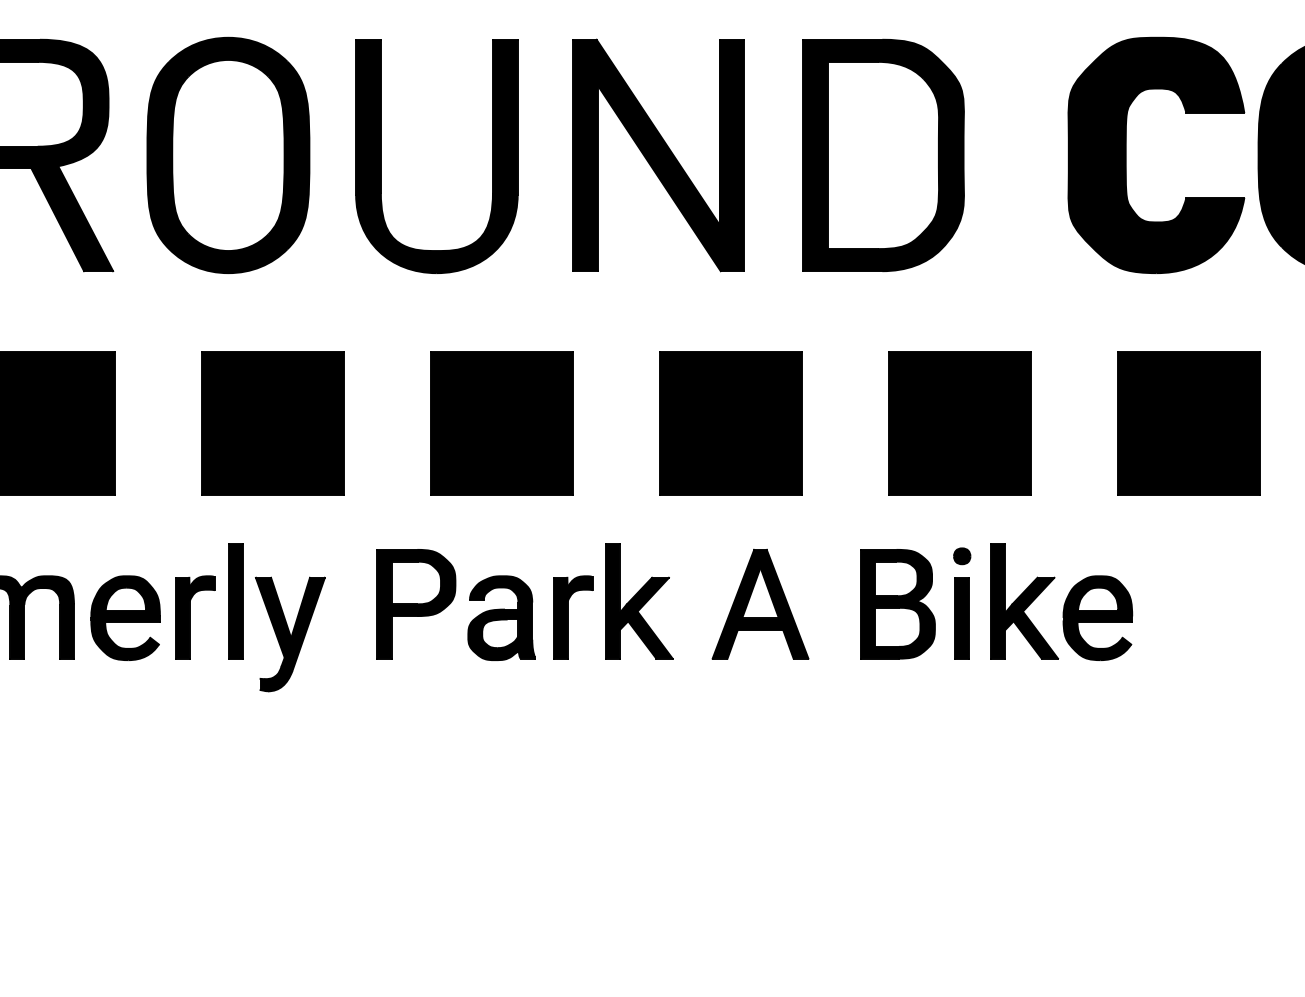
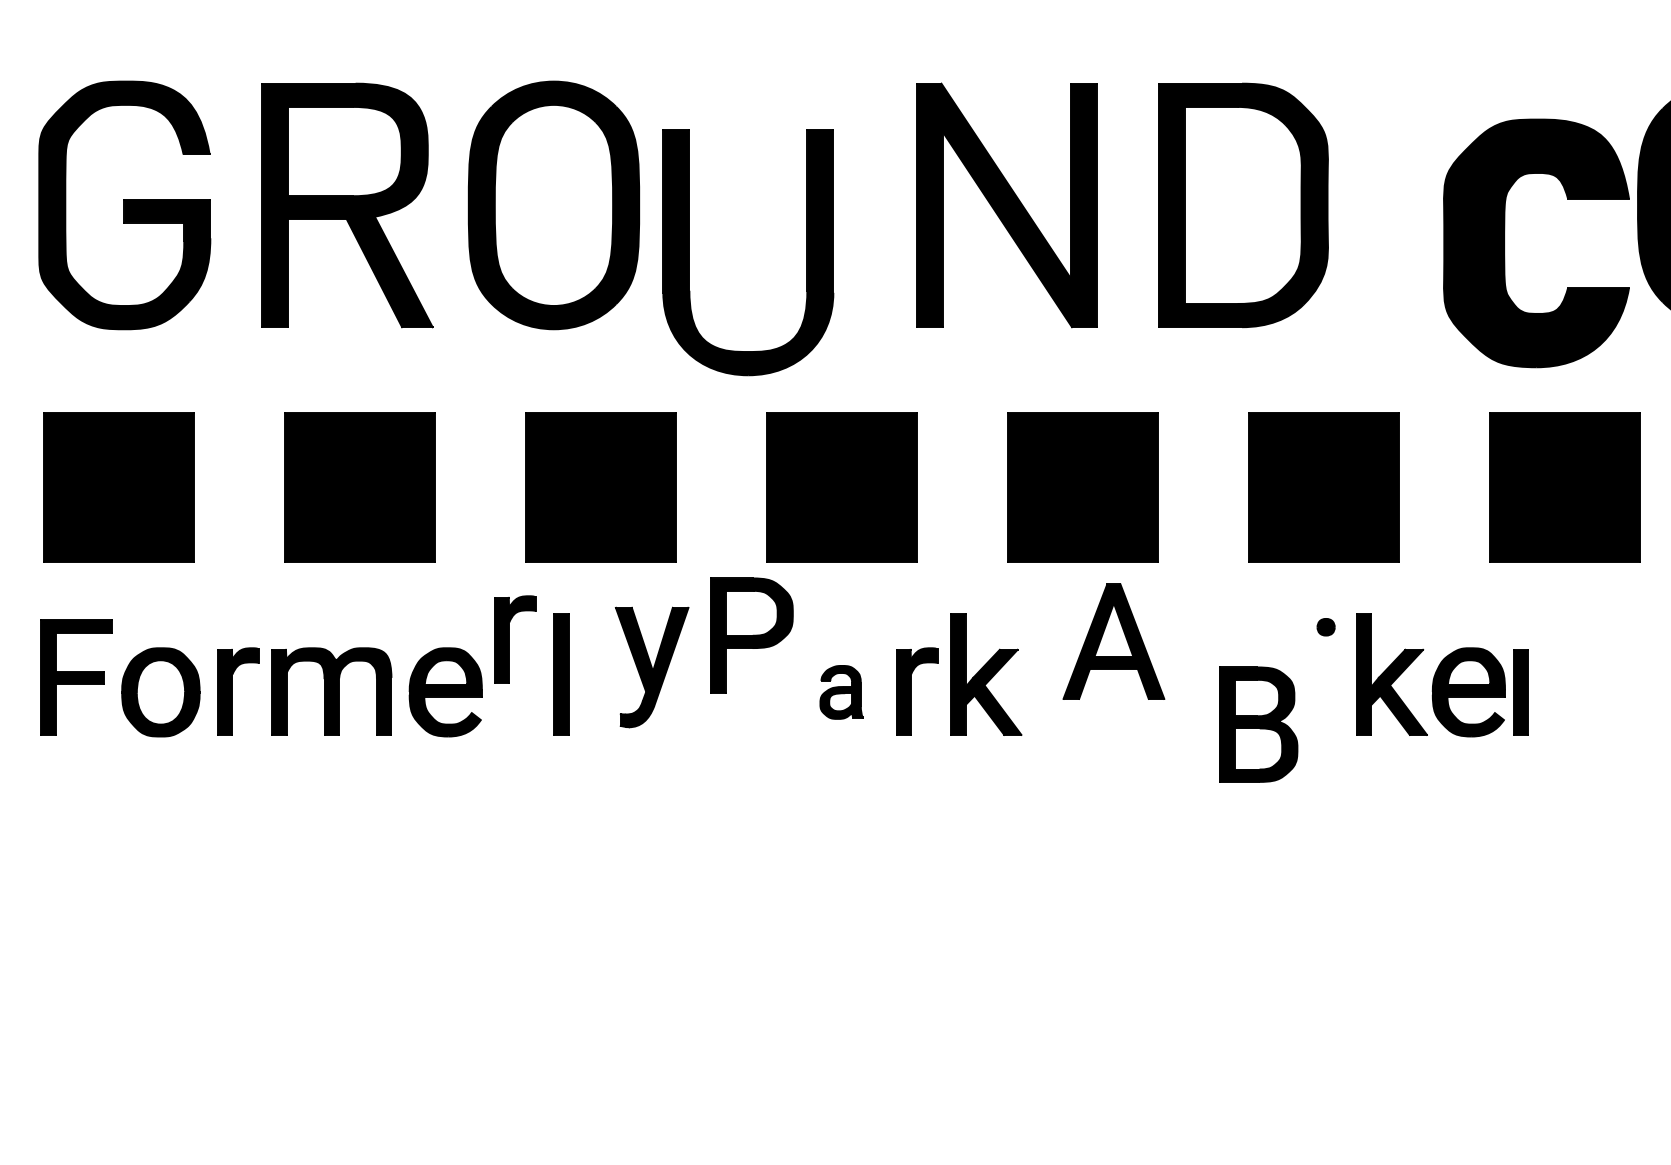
part: (1126, 155) -> (1504, 243), moved
part: (492, 156) -> (806, 252), moved
part: (416, 604) -> (751, 635), moved
part: (760, 604) -> (1113, 641), moved
part: (897, 604) -> (1258, 724), moved
part: (195, 617) -> (515, 639), moved
part: (501, 618) -> (841, 692), size x0.6
part: (961, 618) -> (1520, 692), moved
part: (289, 634) -> (651, 667), moved

